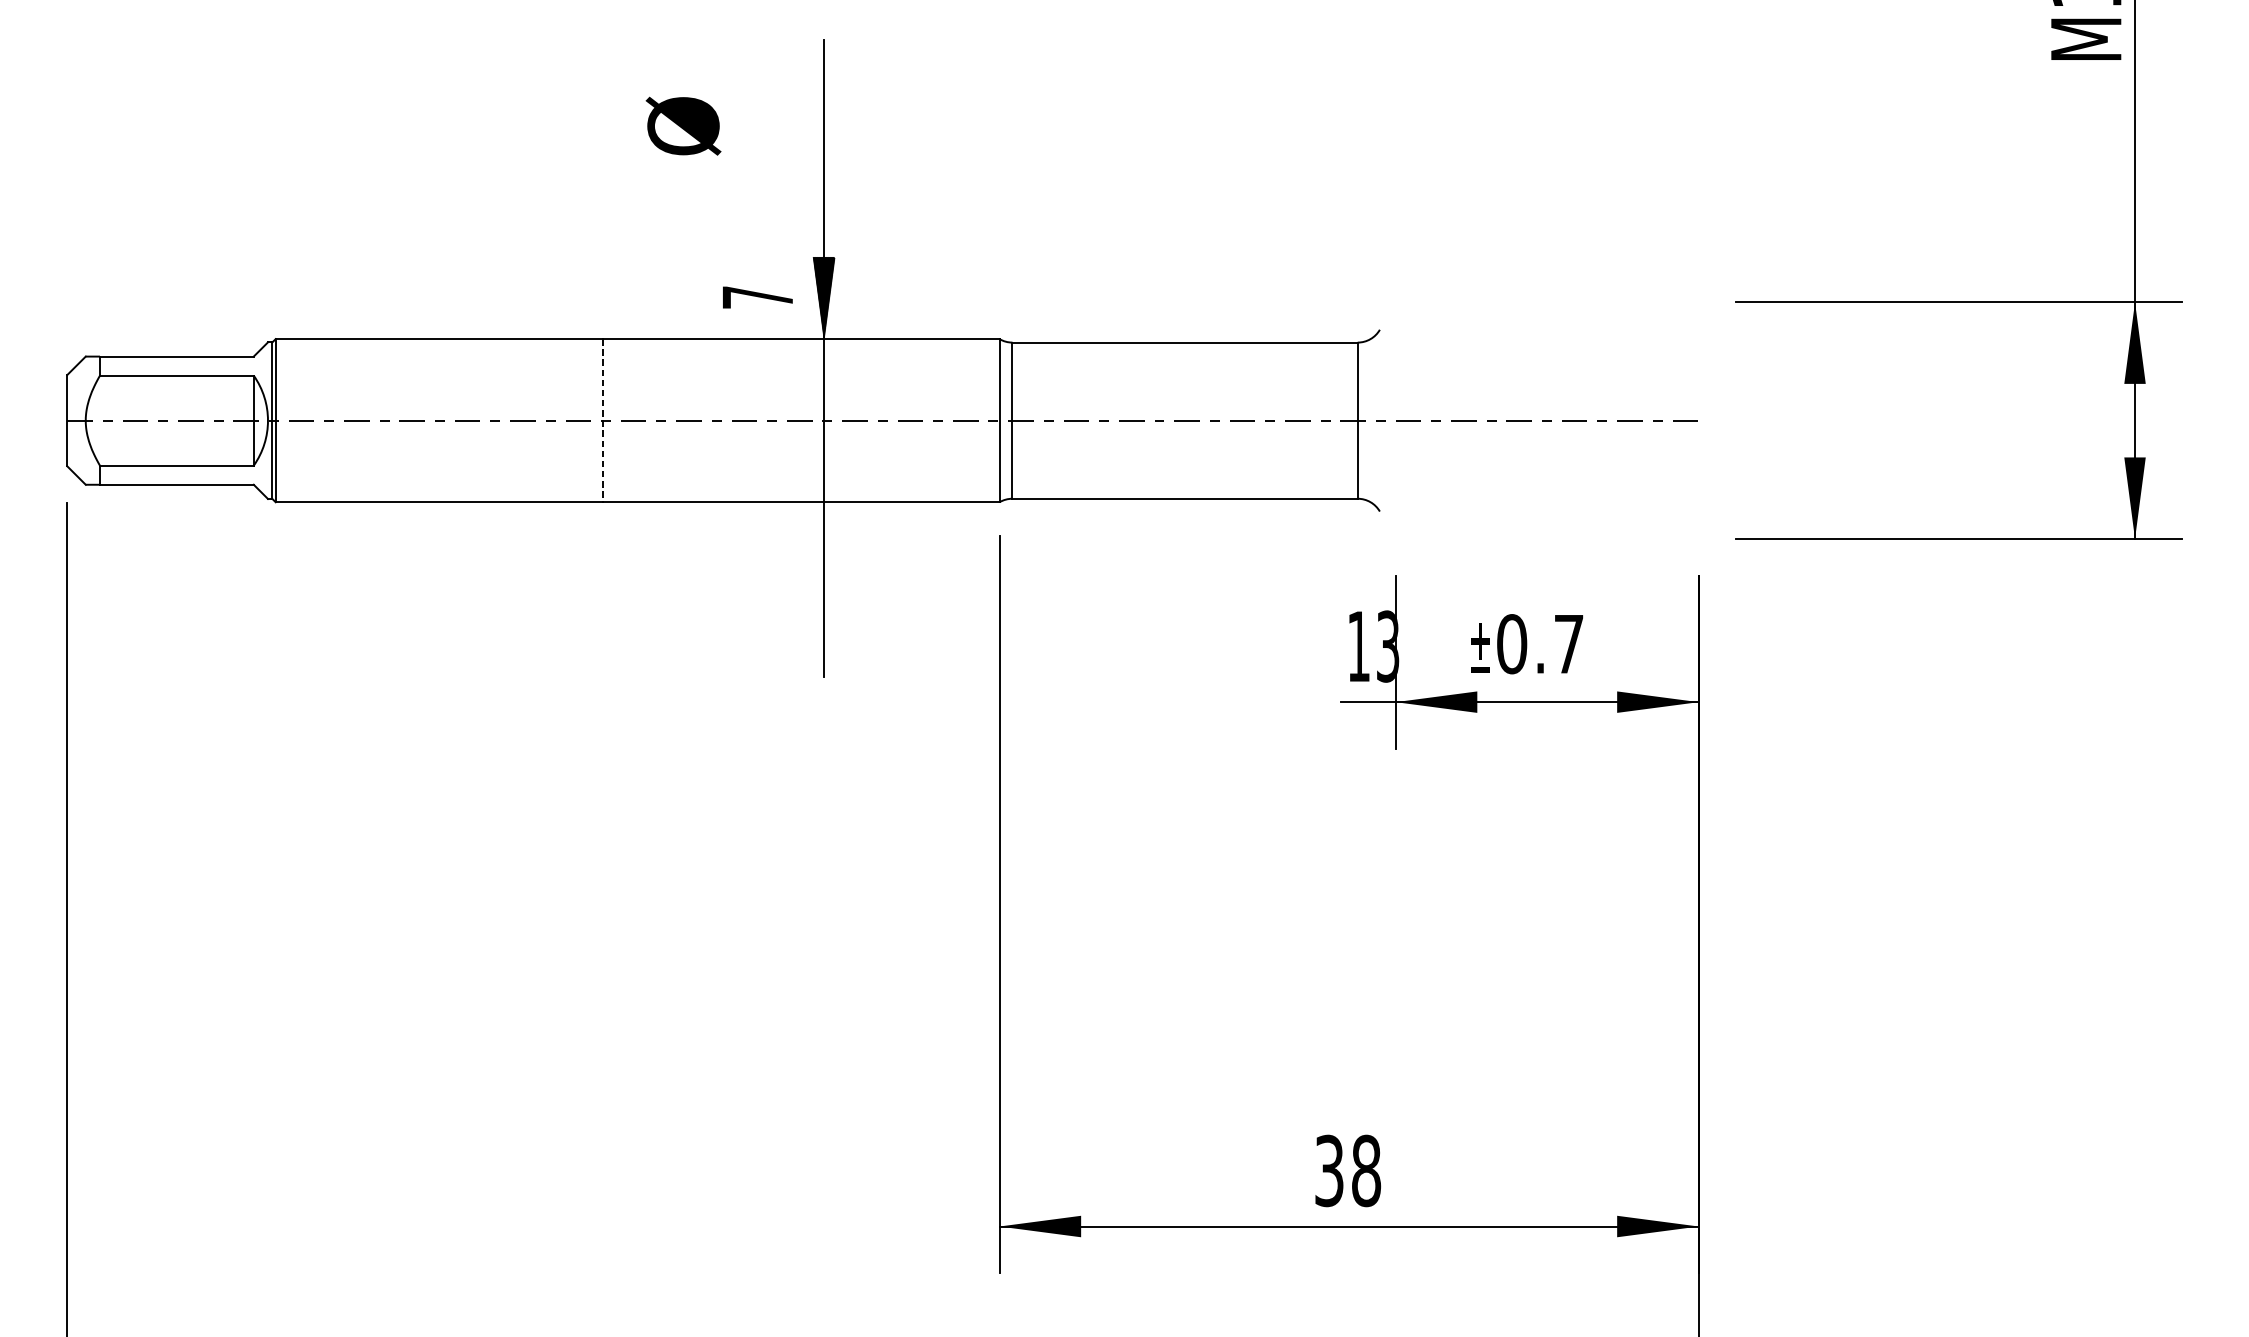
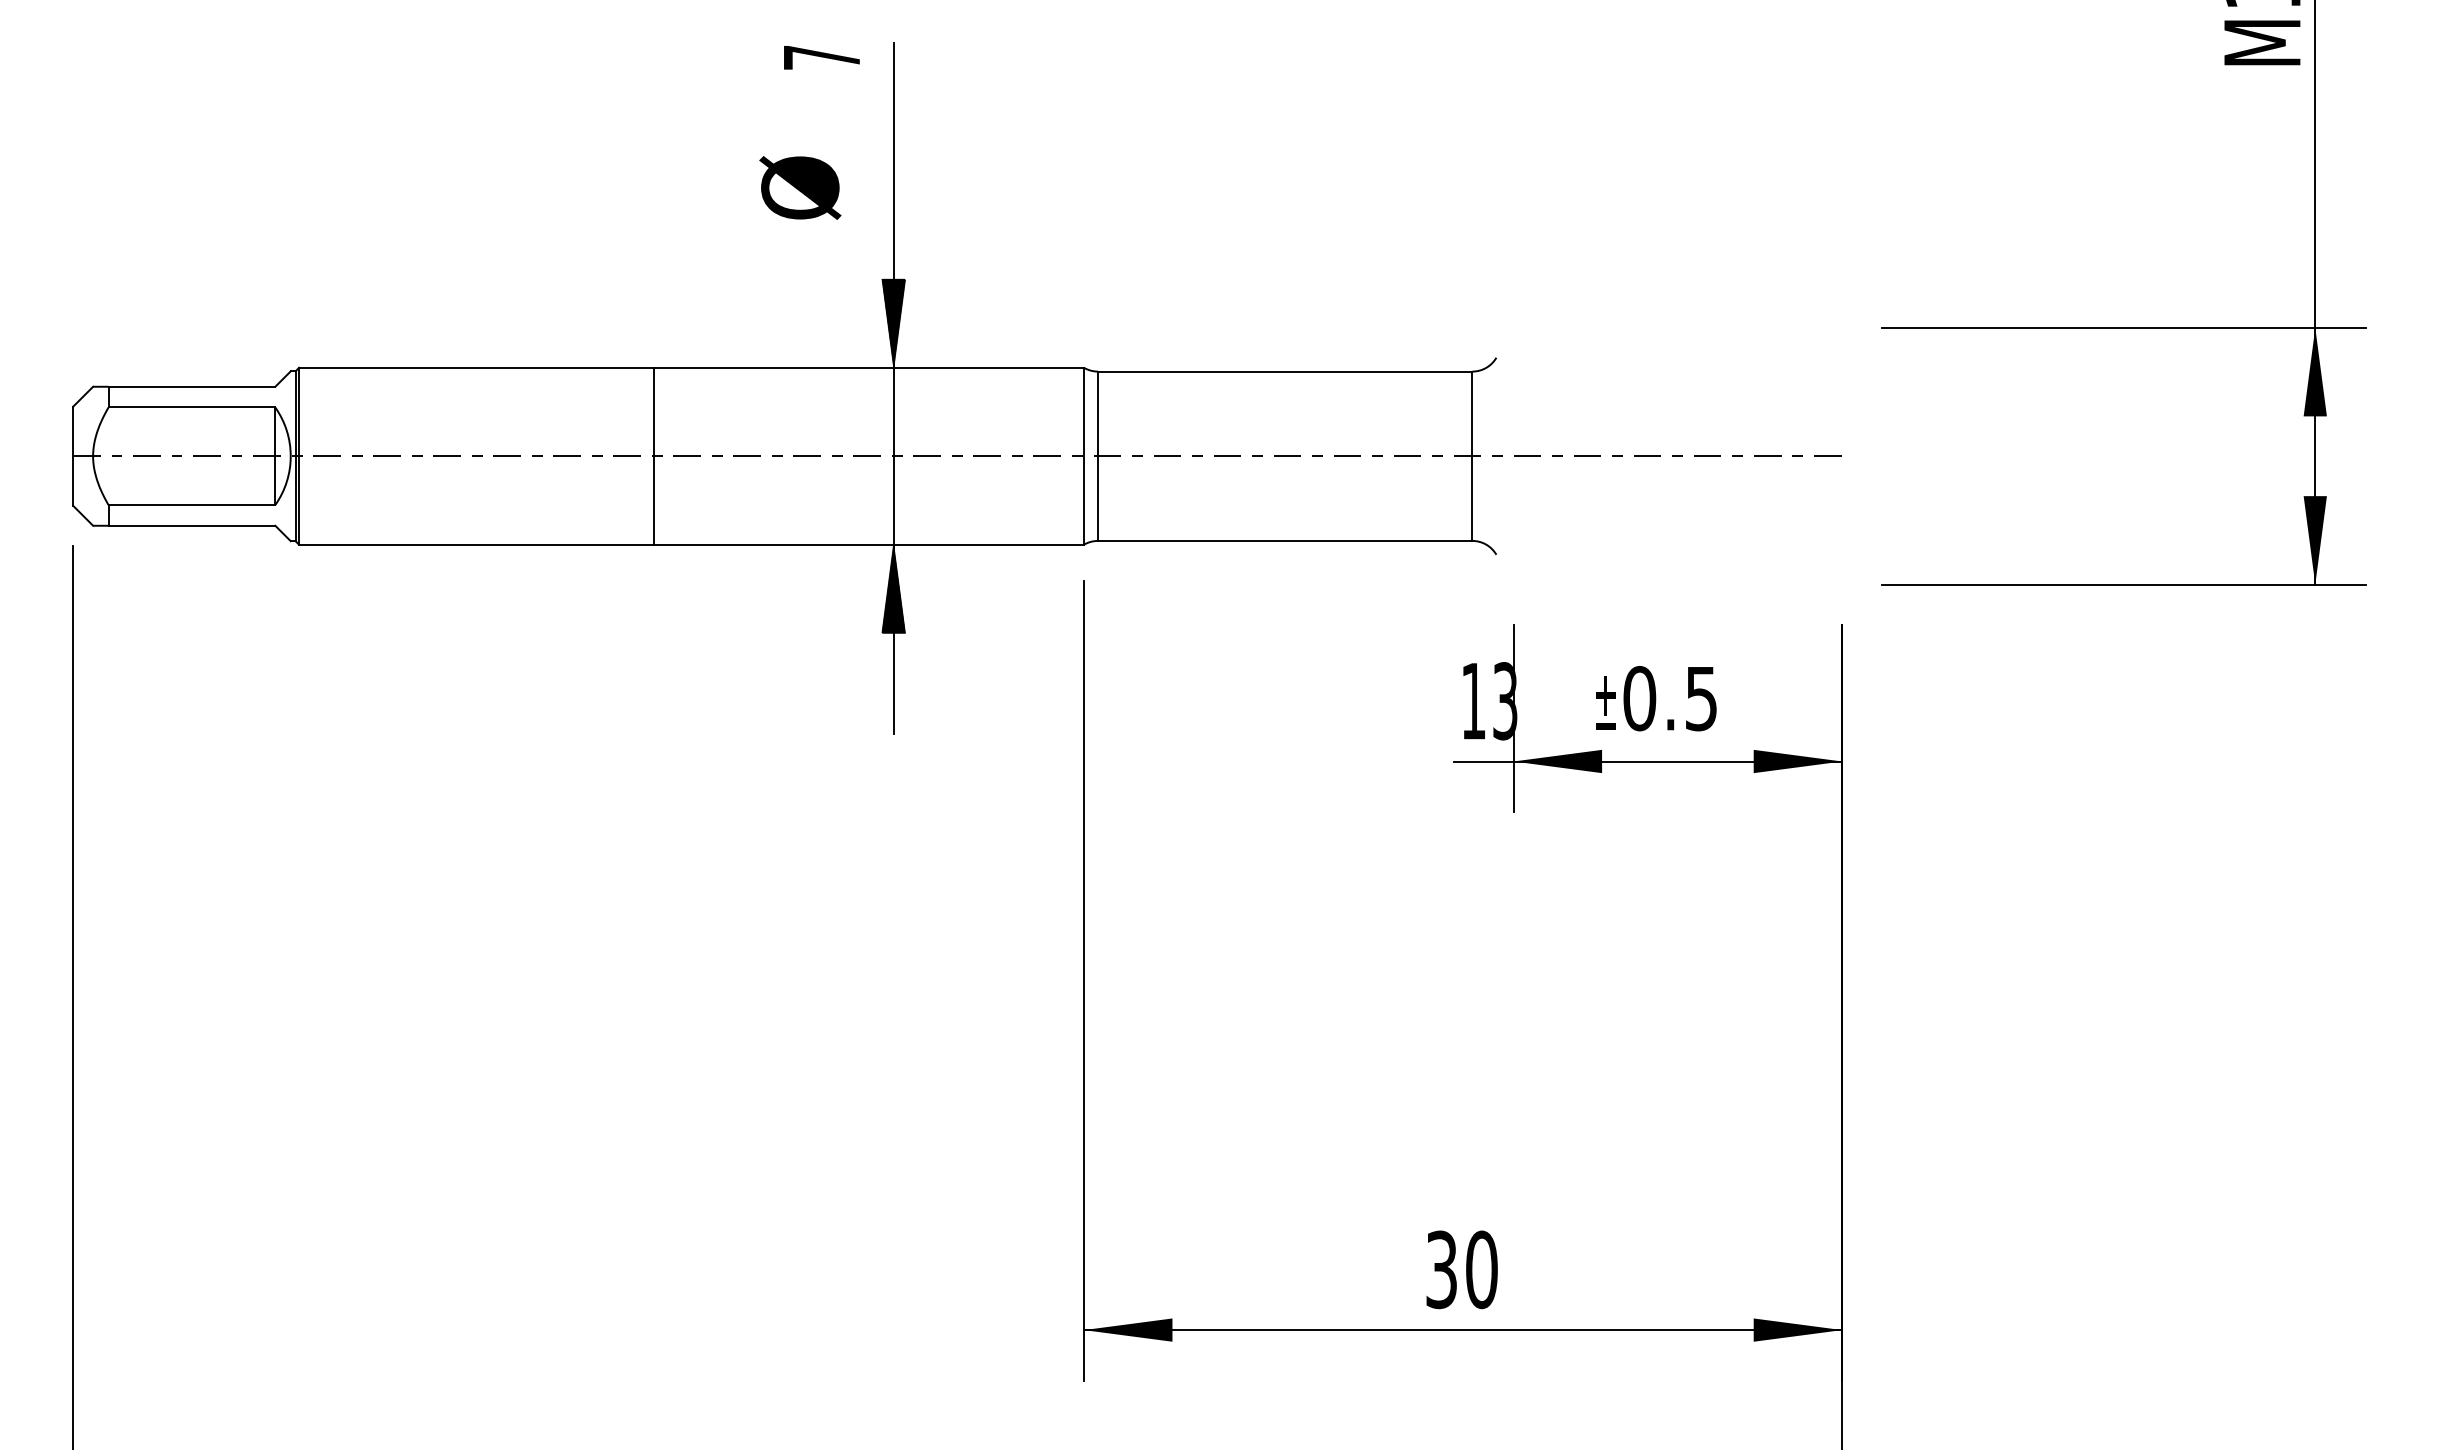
text: (683, 125) -> (800, 187), moved
text: (757, 297) -> (821, 57), moved
line: (603, 420) -> (654, 456), dashed -> solid
hatch: (823, 542) -> (893, 588), added
text: (1569, 644) -> (1701, 699), 0.7 -> 0.5
text: (1366, 1170) -> (1481, 1269), 38 -> 30

